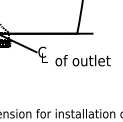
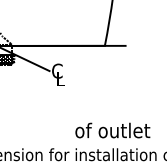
text: (82, 60) -> (112, 130), moved

